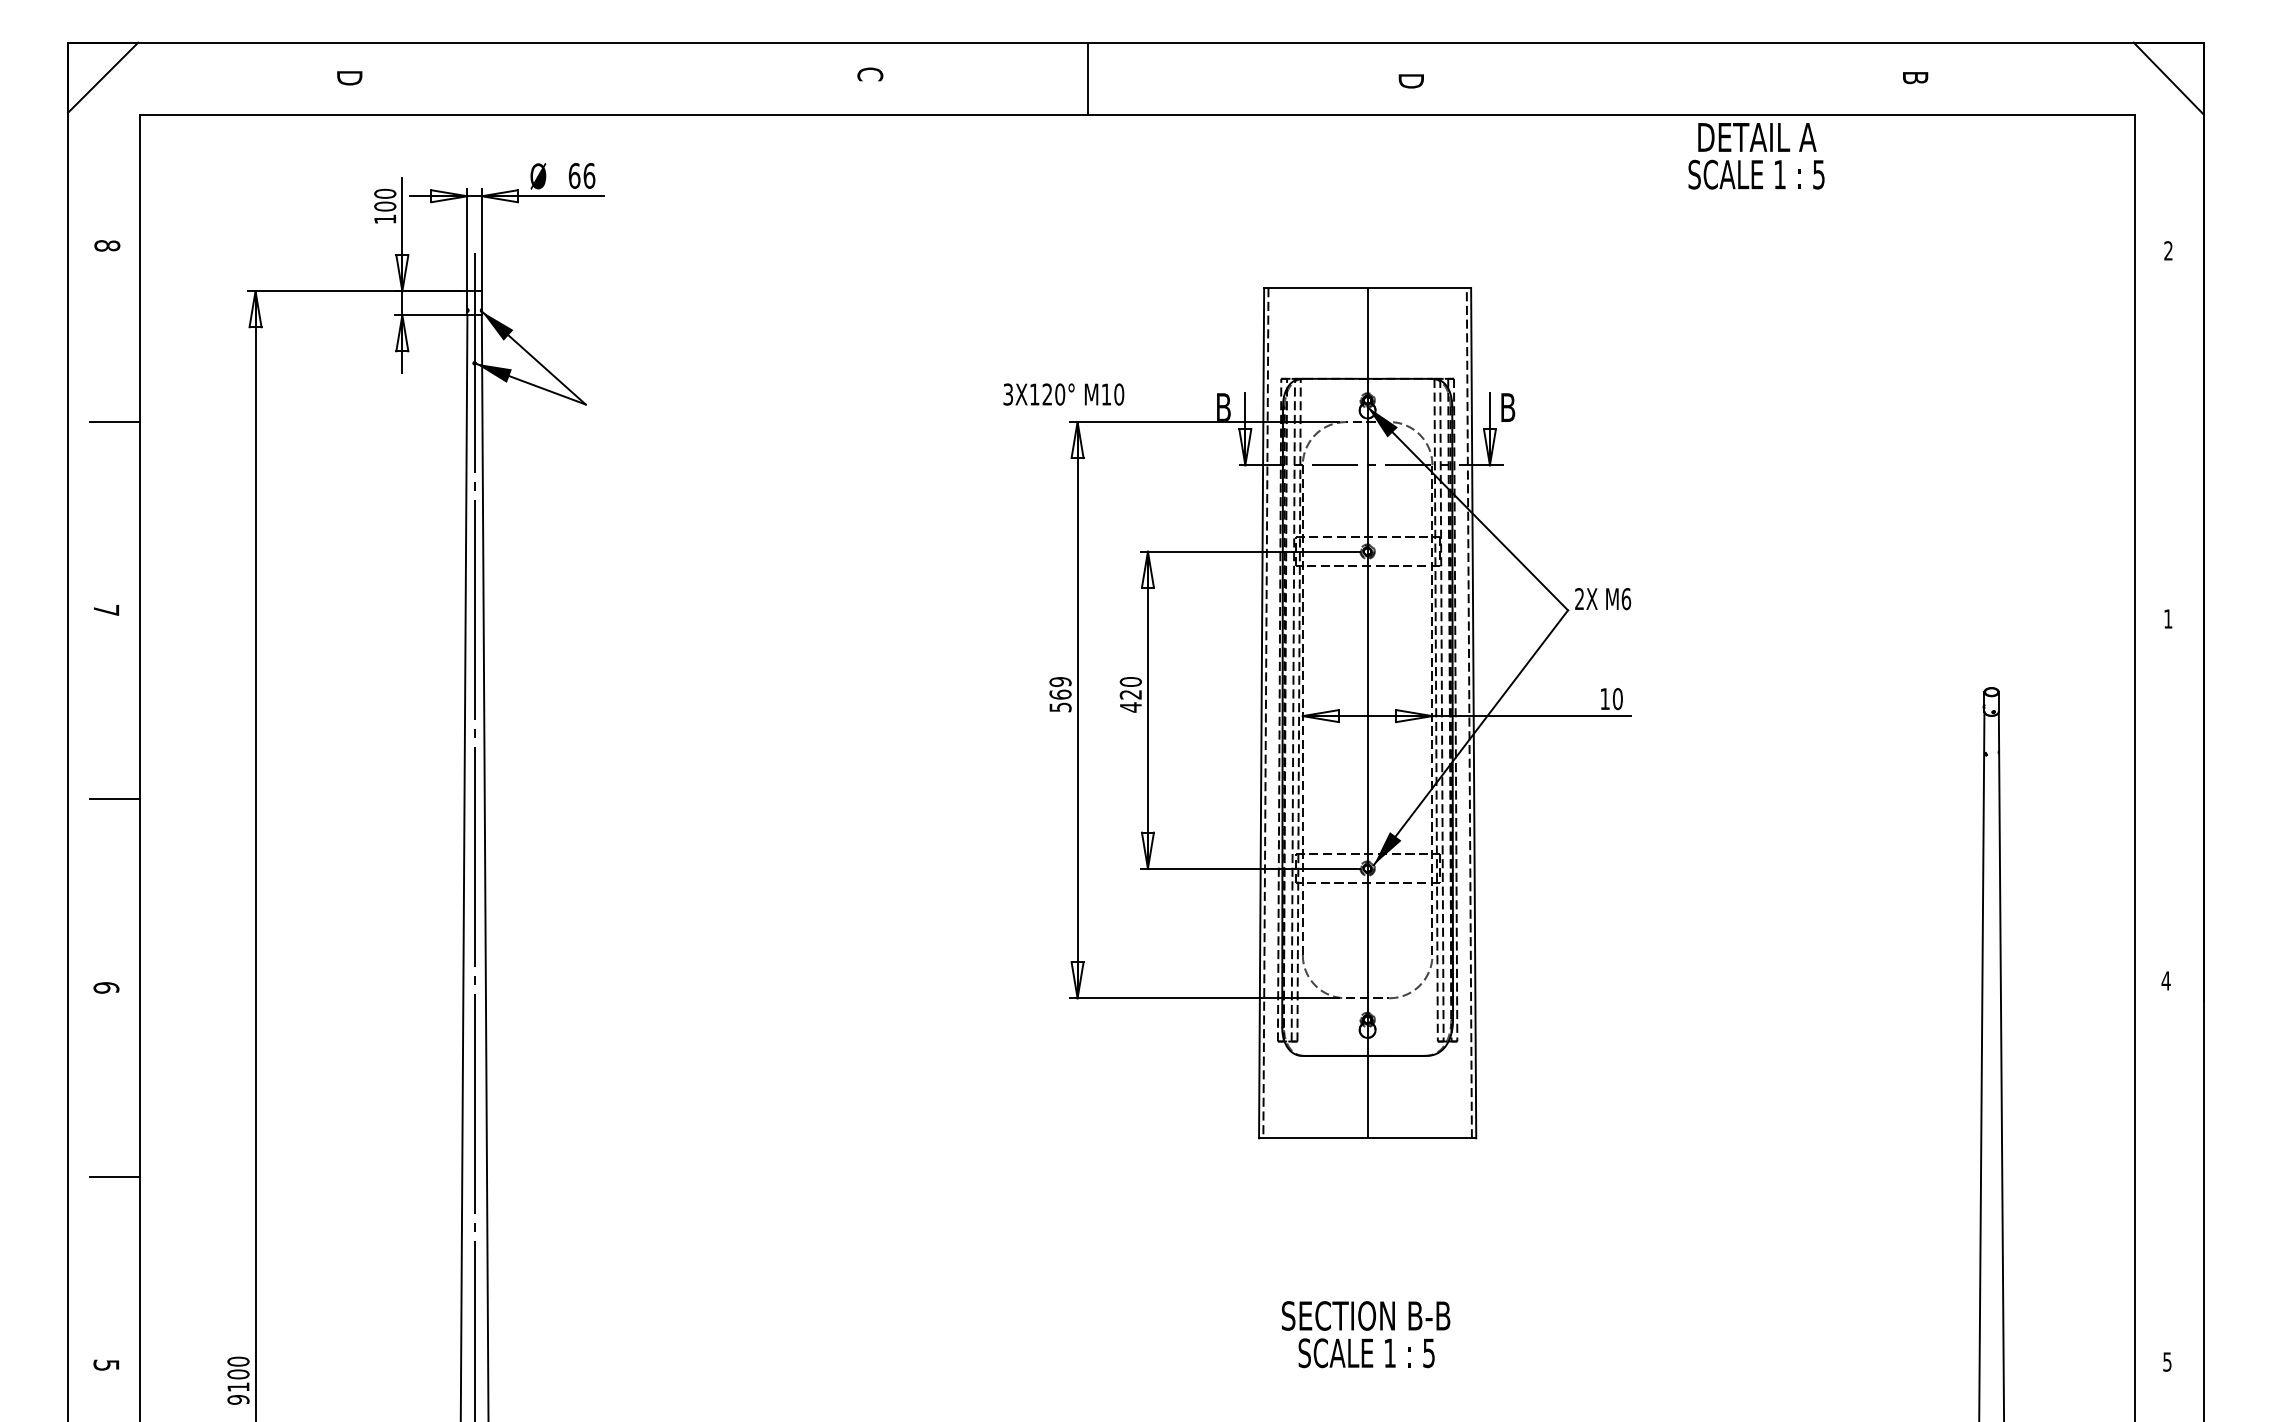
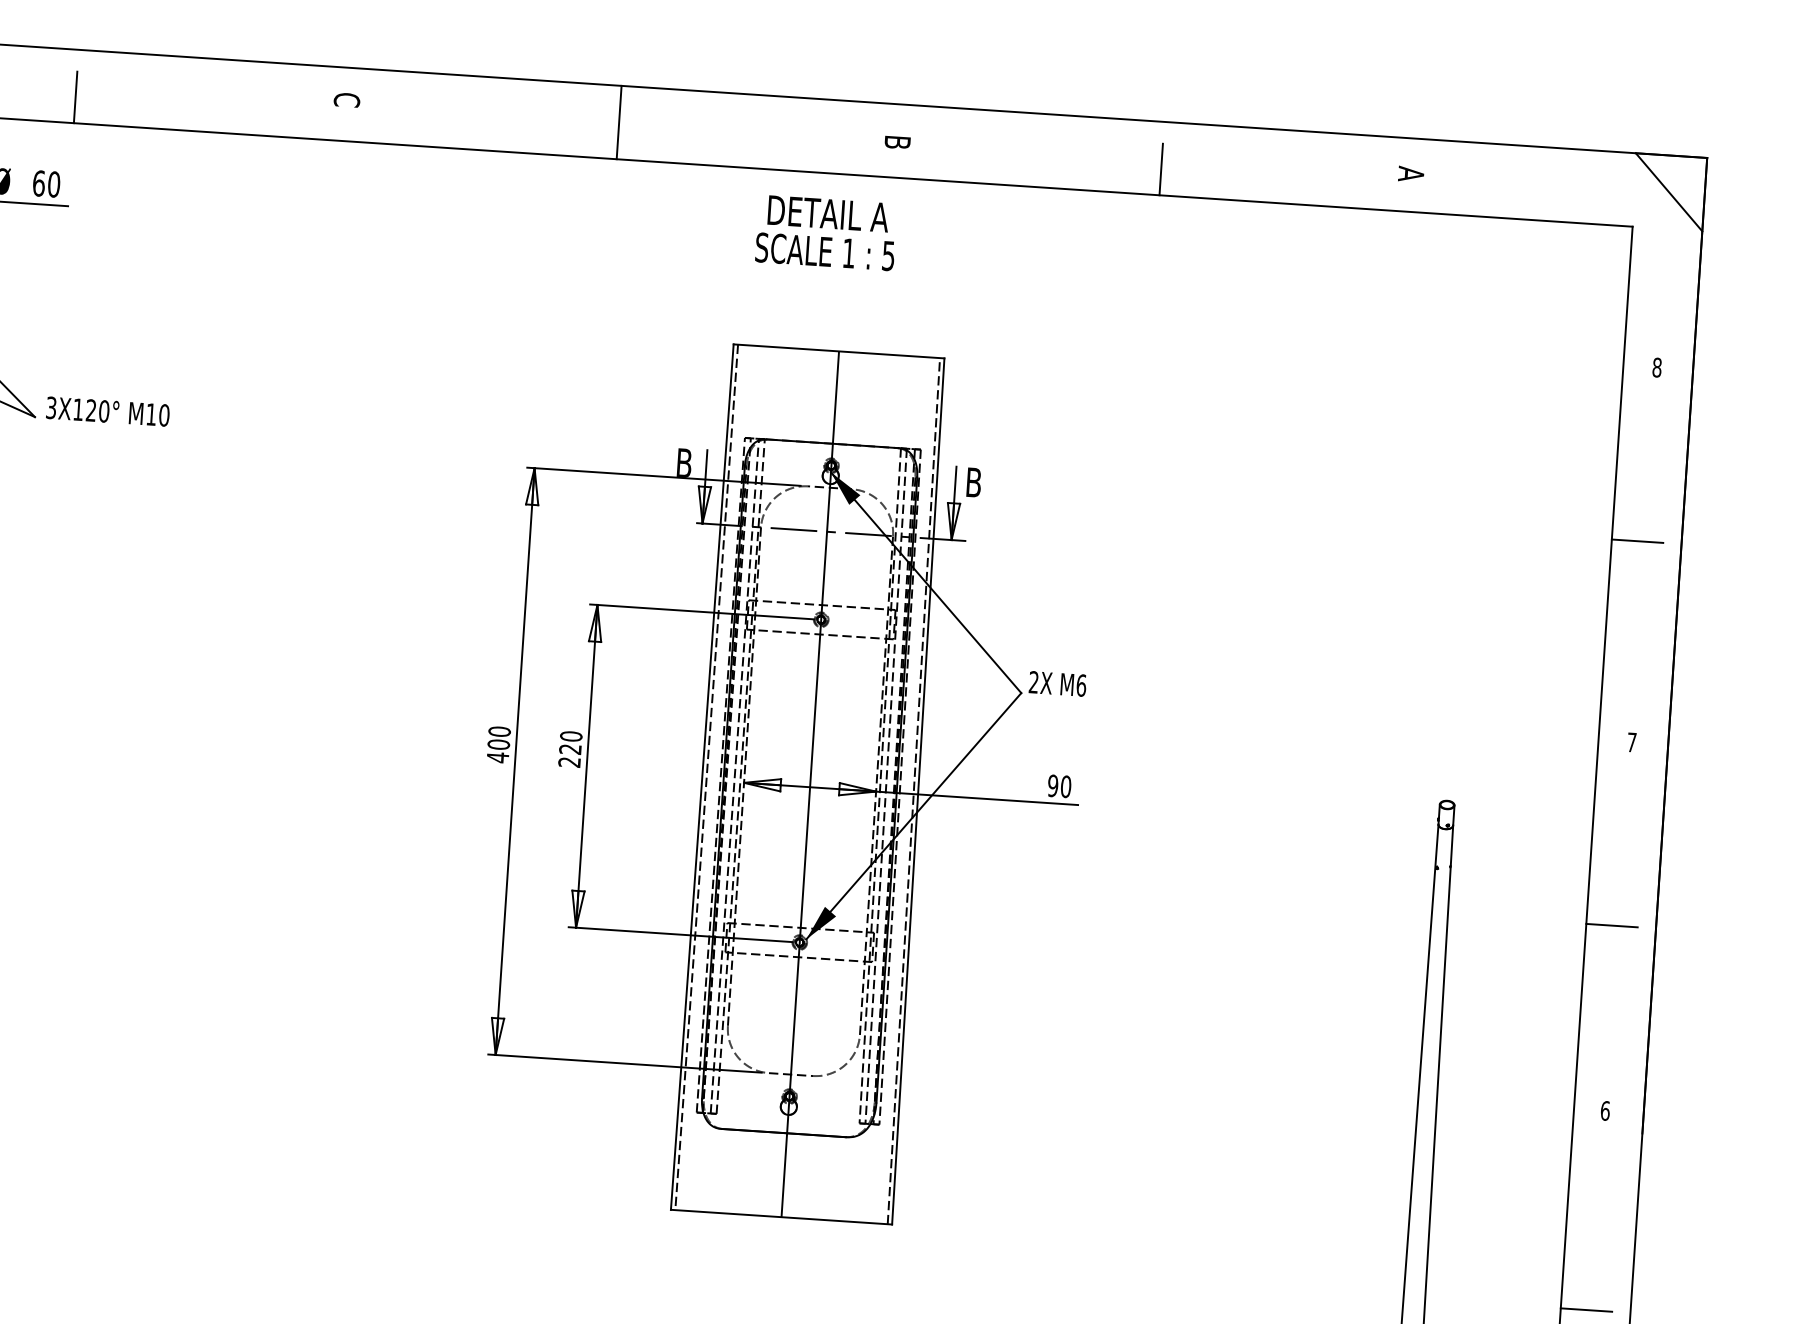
text: (1915, 77) -> (1411, 173), B -> A
line: (1087, 78) -> (618, 122), moved
text: (1410, 82) -> (896, 144), D -> B
line: (604, 89) -> (75, 97), added
line: (1670, 89) -> (1160, 169), added
text: (1756, 156) -> (826, 233), moved
text: (589, 175) -> (54, 184), 66 -> 60
text: (2168, 250) -> (1657, 367), 2 -> 8
text: (1063, 394) -> (107, 411), moved
line: (2160, 421) -> (1637, 540), added
text: (2168, 618) -> (1632, 742), 1 -> 7
text: (1060, 694) -> (498, 744), 569 -> 400
text: (1605, 699) -> (1053, 786), 10 -> 90
text: (1130, 707) -> (569, 762), 420 -> 220
line: (2160, 799) -> (1611, 925), added
text: (2165, 980) -> (1604, 1110), 4 -> 6
line: (2160, 1176) -> (1586, 1309), added

